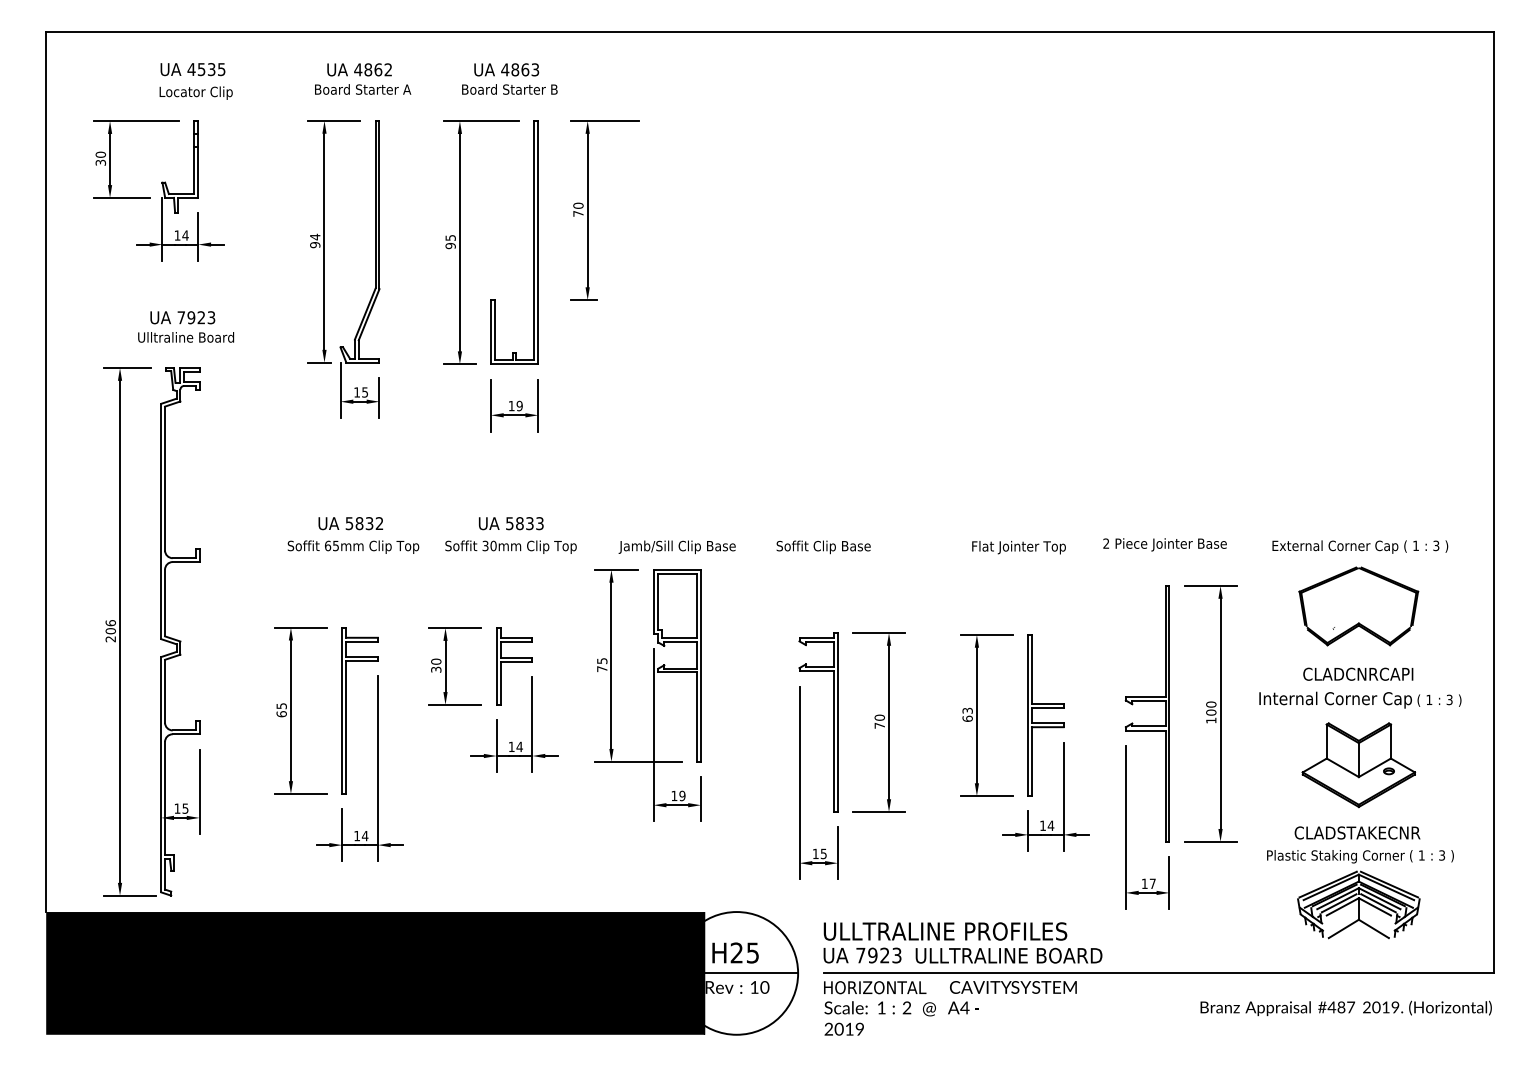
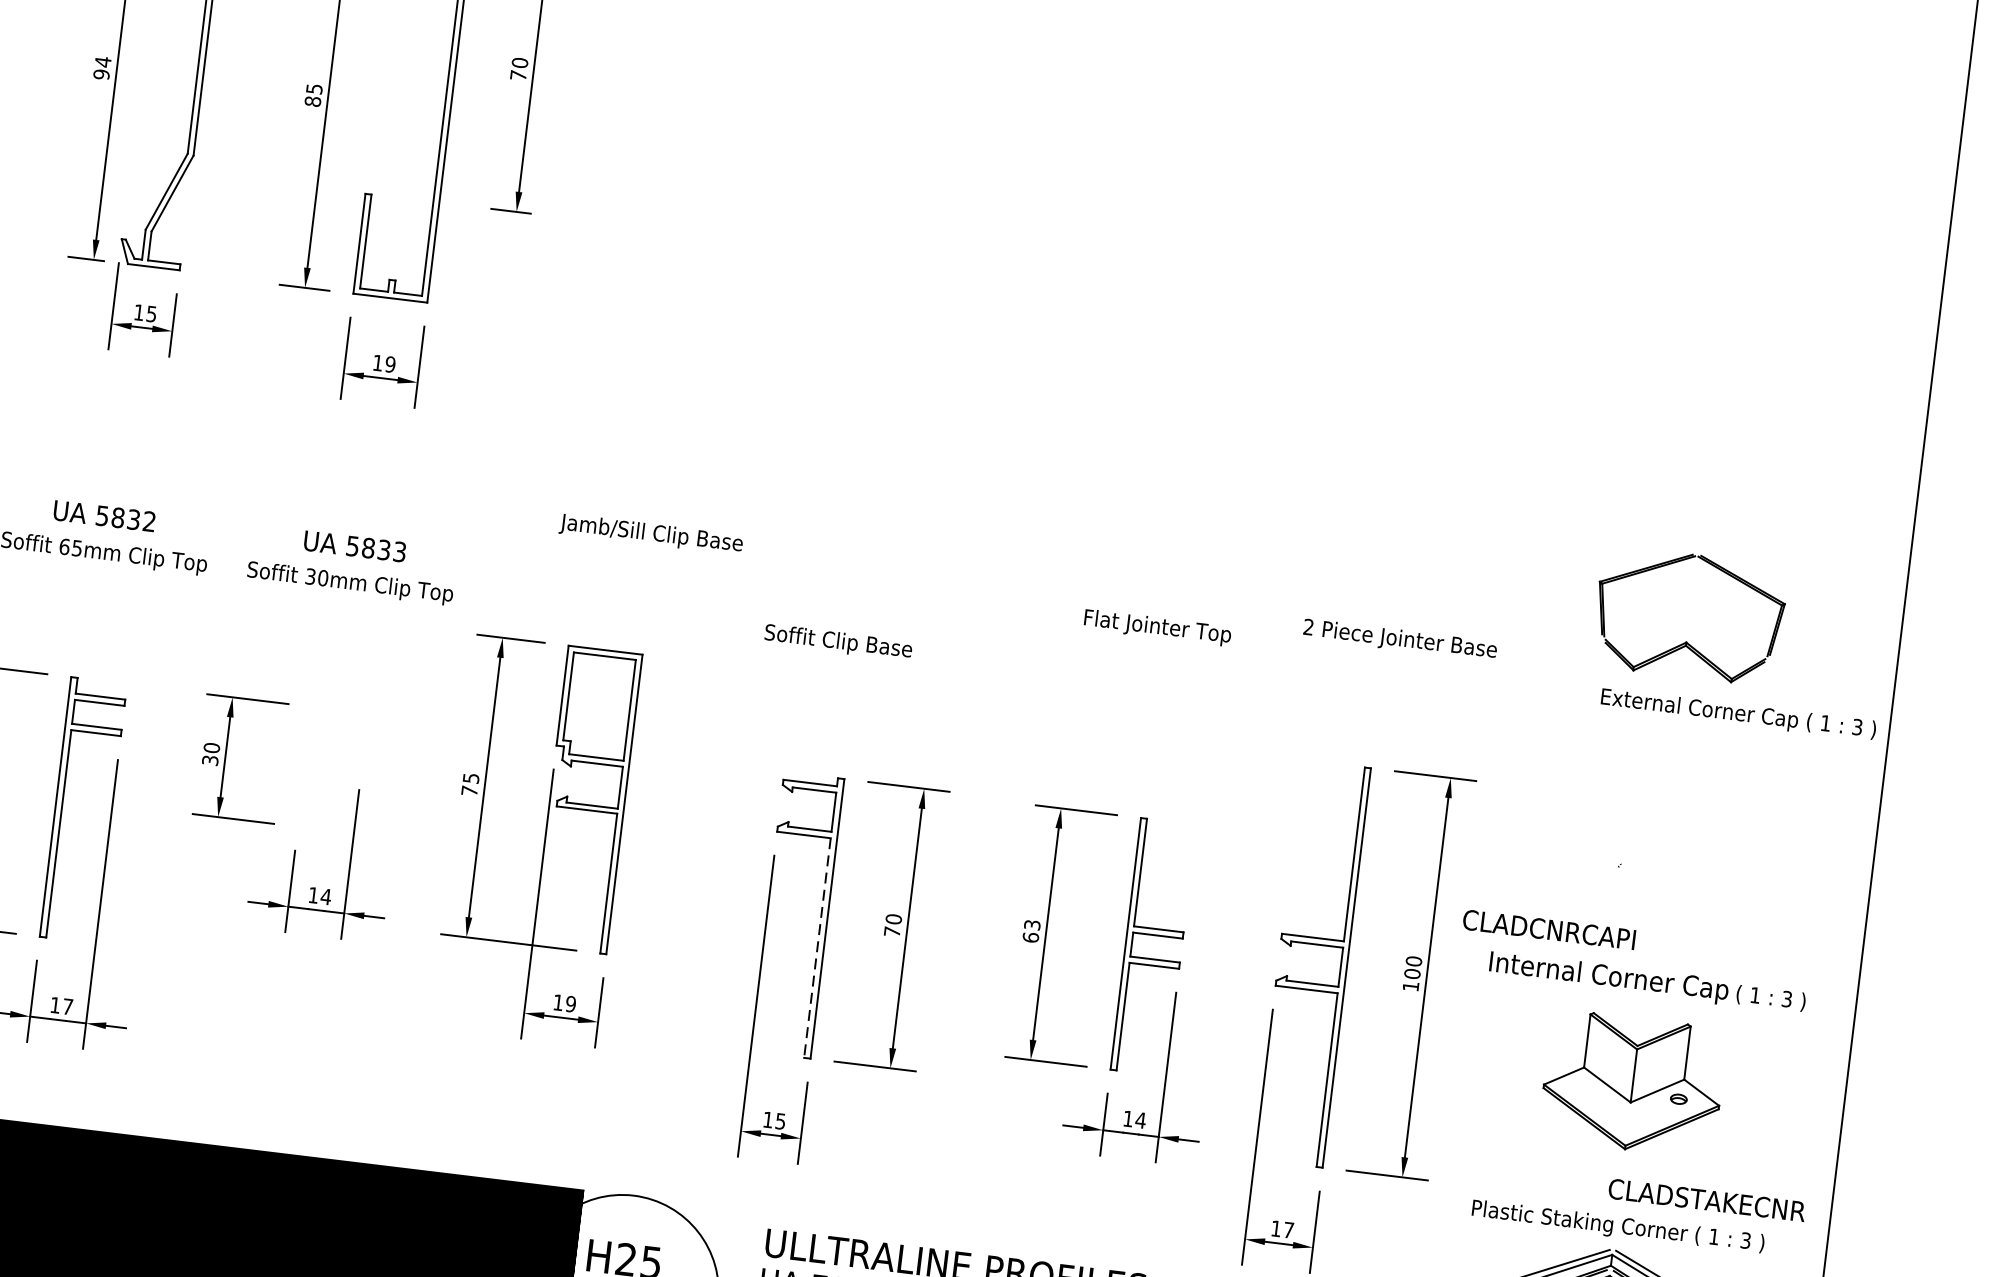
text: (450, 246) -> (312, 102), 95 -> 85
text: (1164, 544) -> (1399, 639), moved
text: (1360, 546) -> (1738, 713), moved
text: (676, 547) -> (650, 534), moved
text: (1018, 547) -> (1156, 627), moved
part: (1358, 606) -> (1689, 615), moved
part: (514, 666) -> (333, 770), removed
text: (1358, 673) -> (1549, 928), moved
line: (833, 742) -> (816, 949), solid -> dashed
text: (1357, 832) -> (1707, 1199), moved
text: (364, 836) -> (66, 1007), 14 -> 17

